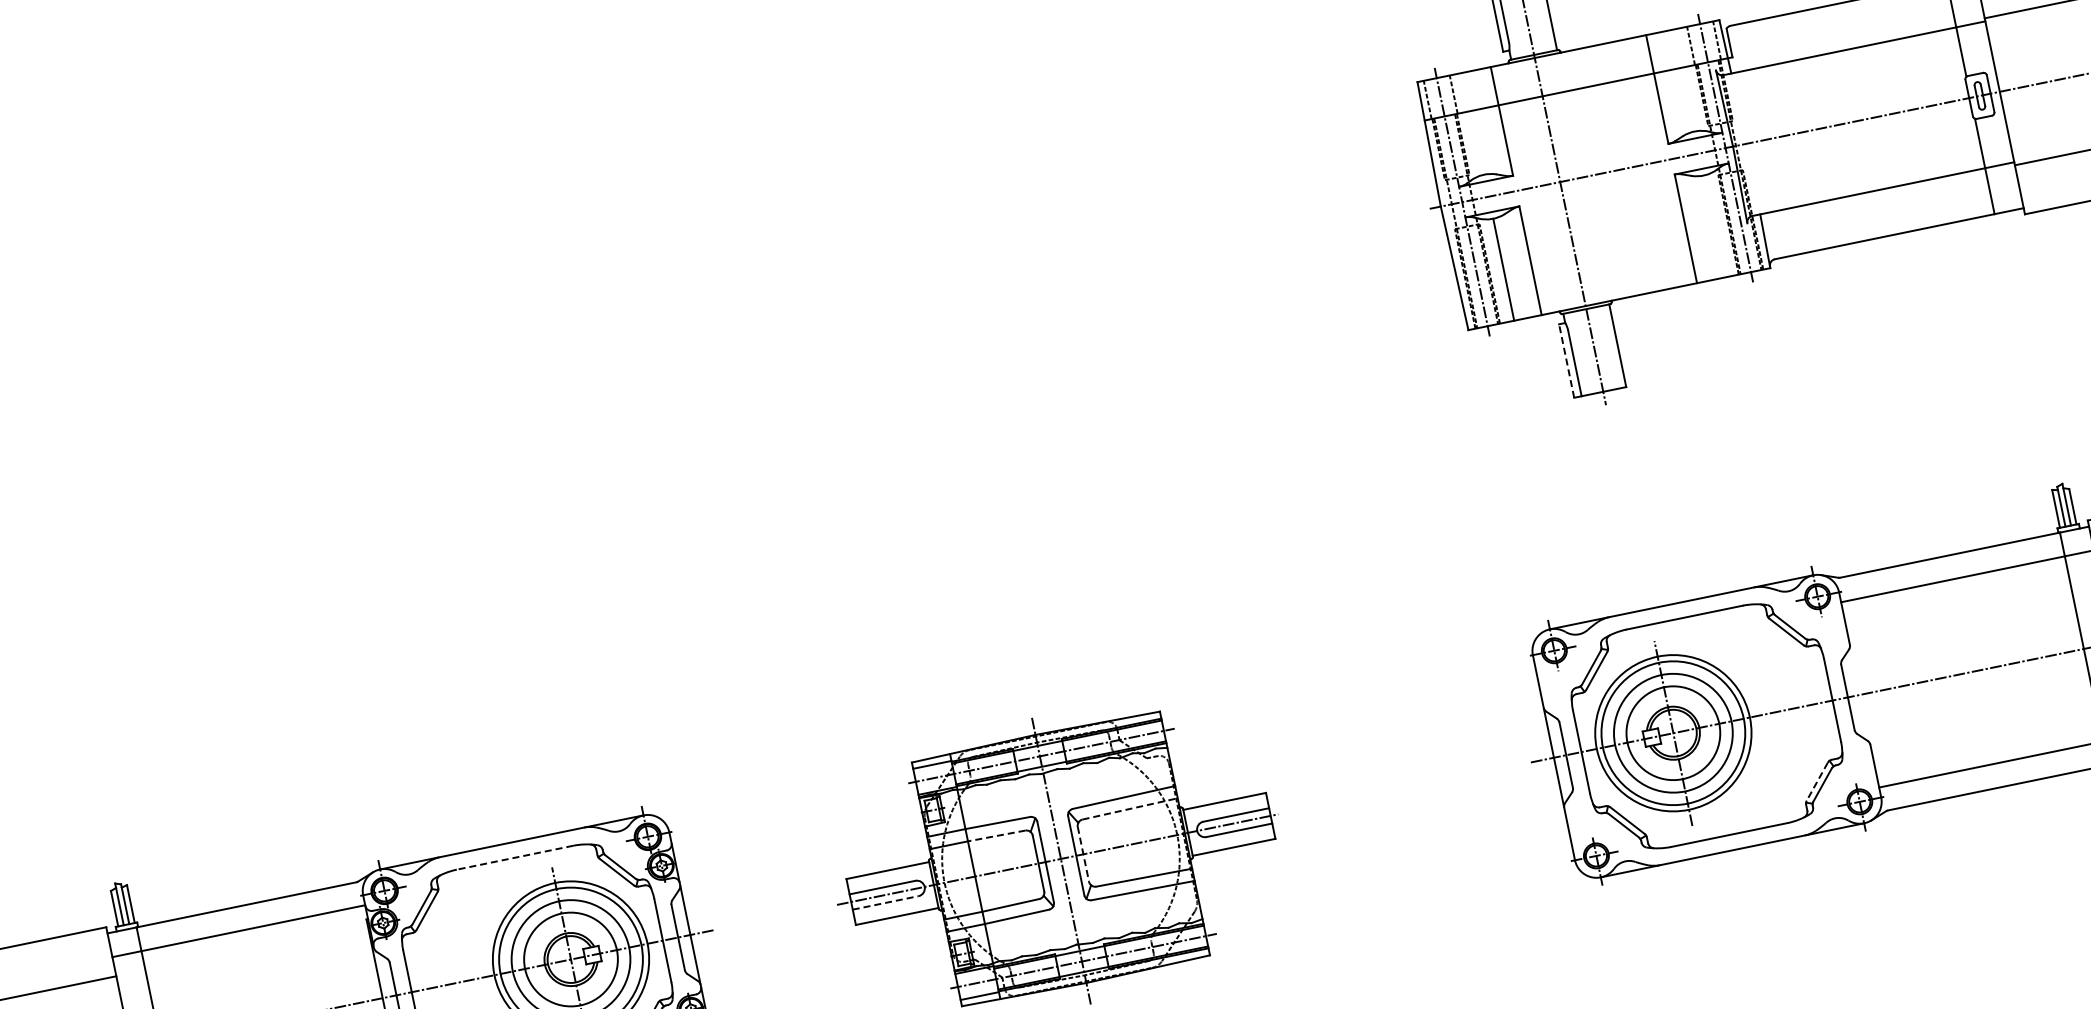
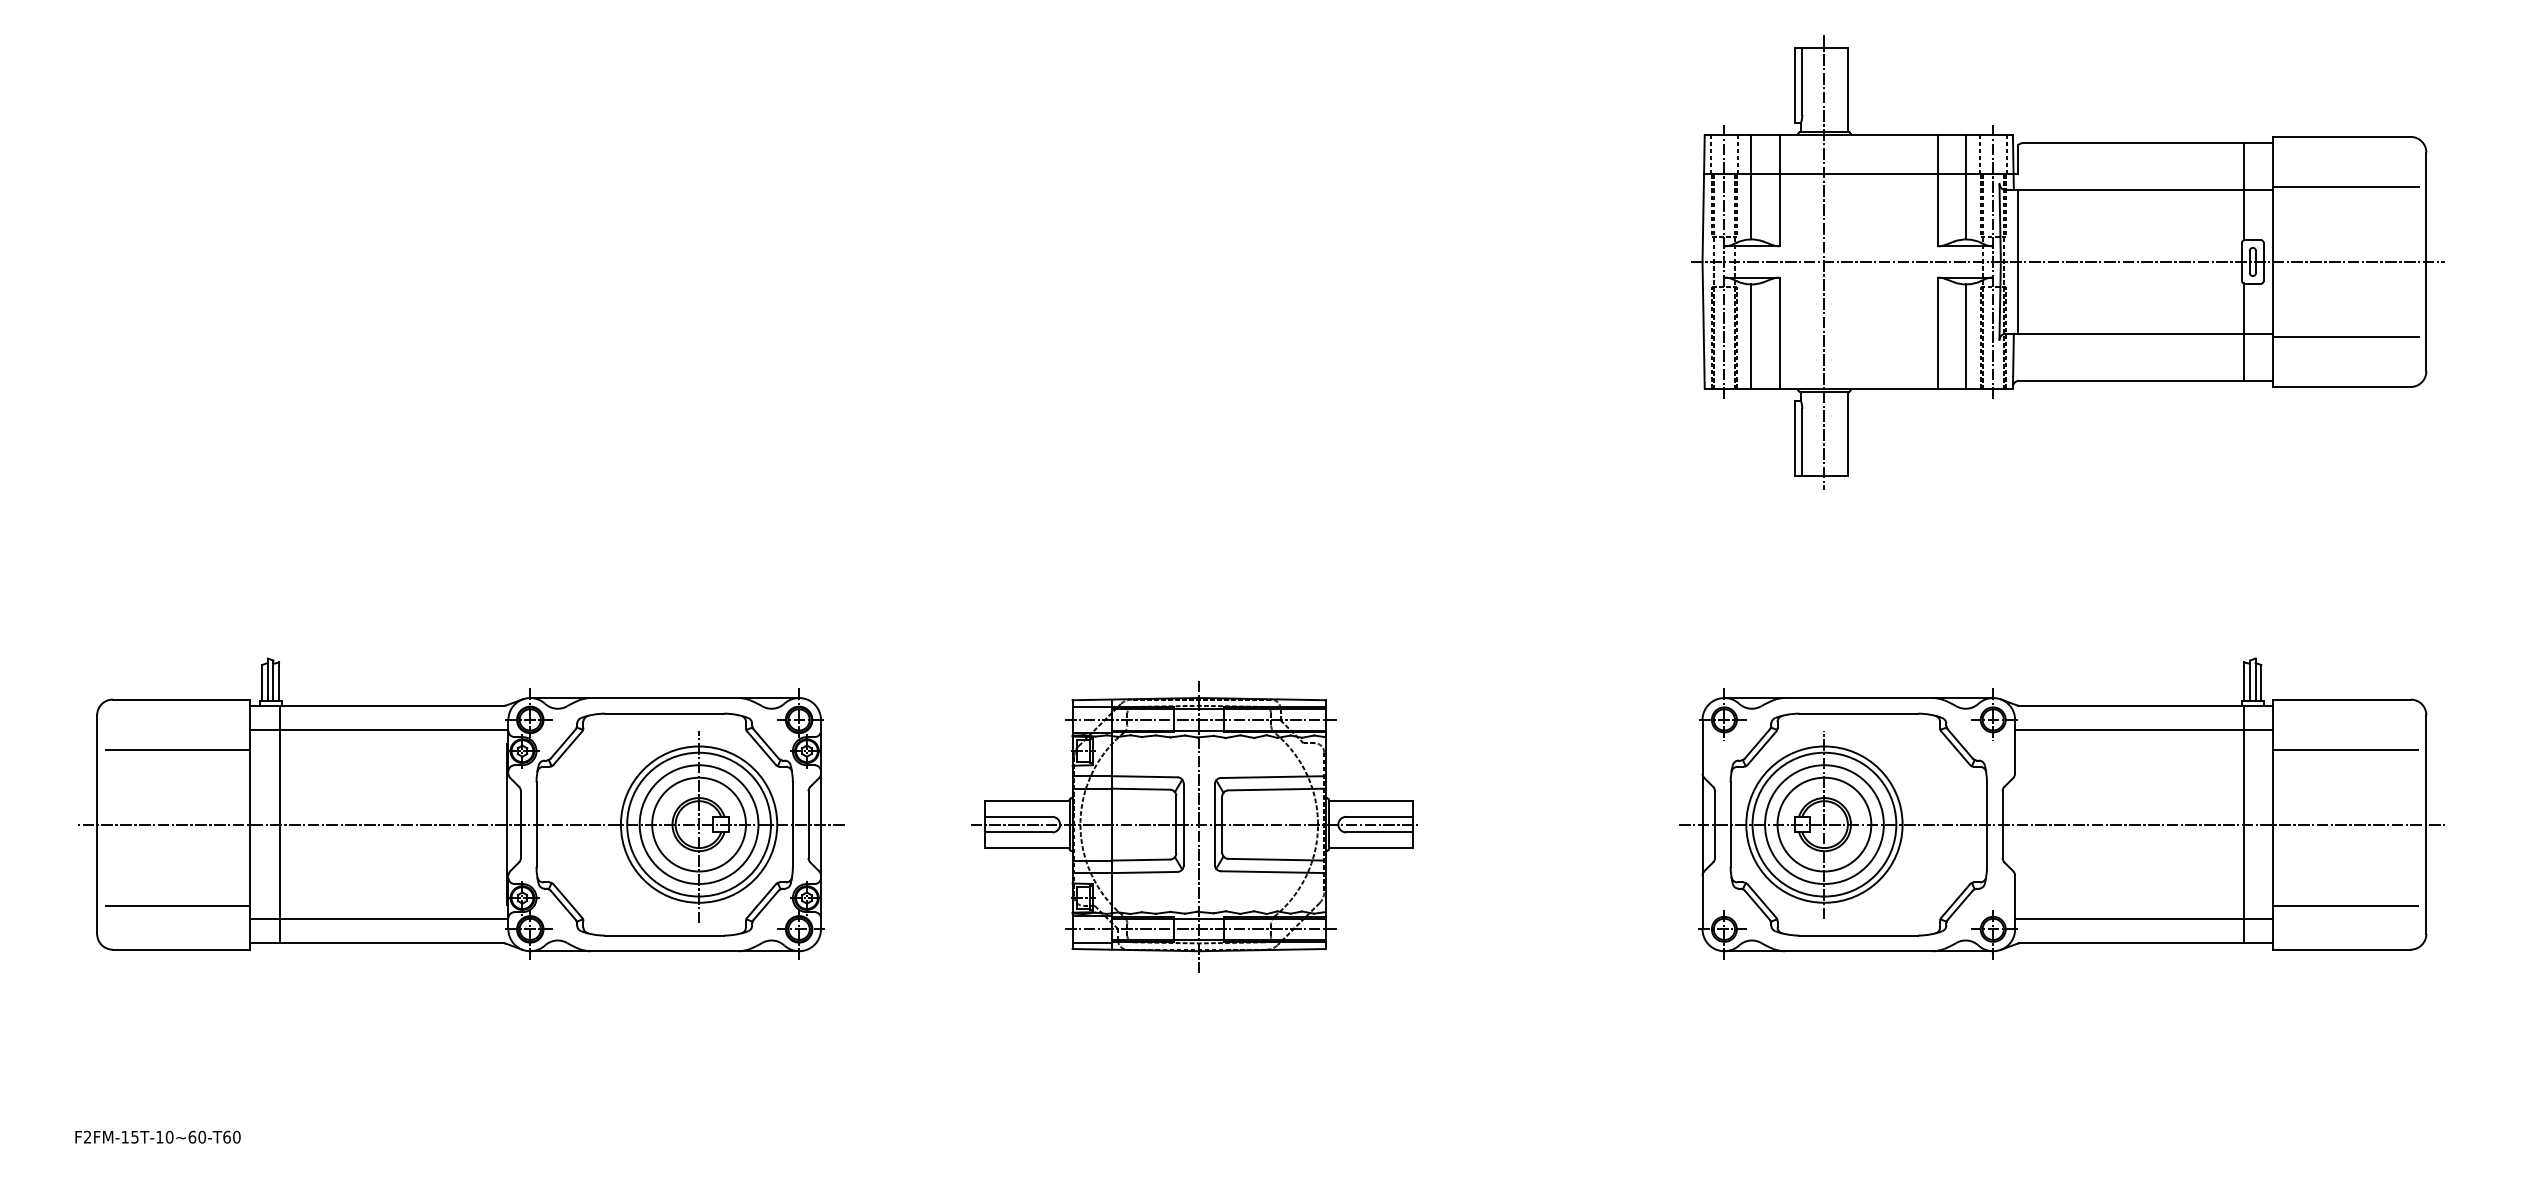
line: (1684, 80) -> (1966, 187), added
line: (1473, 123) -> (1751, 187), added
line: (1750, 142) -> (2018, 261), added
line: (1714, 226) -> (1966, 336), added
line: (1566, 361) -> (1794, 438), dashed -> solid
line: (1817, 782) -> (1955, 901), dashed -> solid
line: (1130, 808) -> (1277, 789), dashed -> solid
line: (996, 836) -> (1140, 789), dashed -> solid
line: (1083, 854) -> (1222, 824), dashed -> solid
line: (514, 857) -> (664, 713), dashed -> solid
line: (885, 903) -> (1018, 832), dashed -> solid

